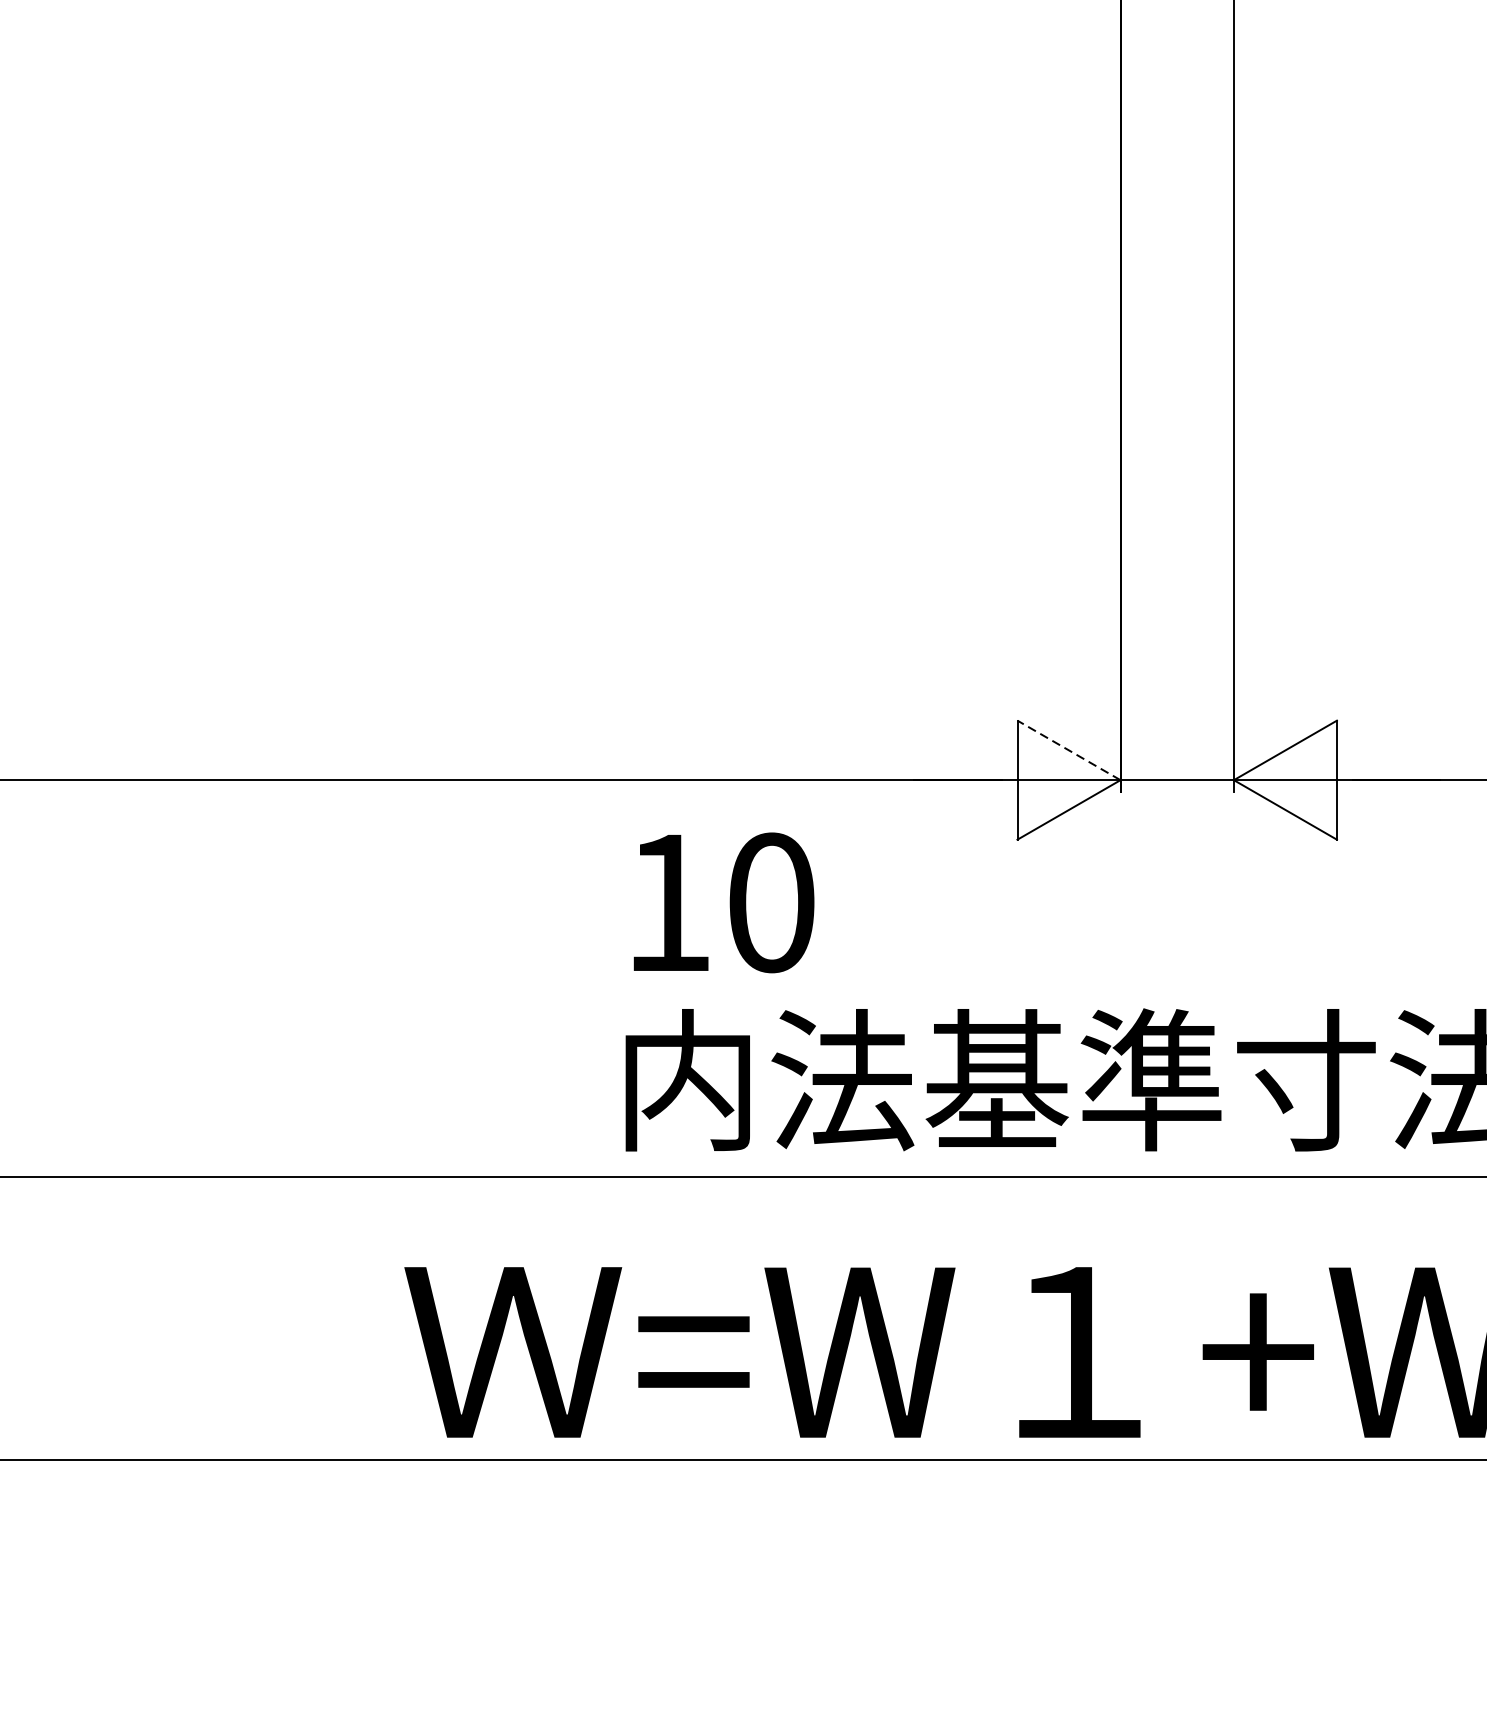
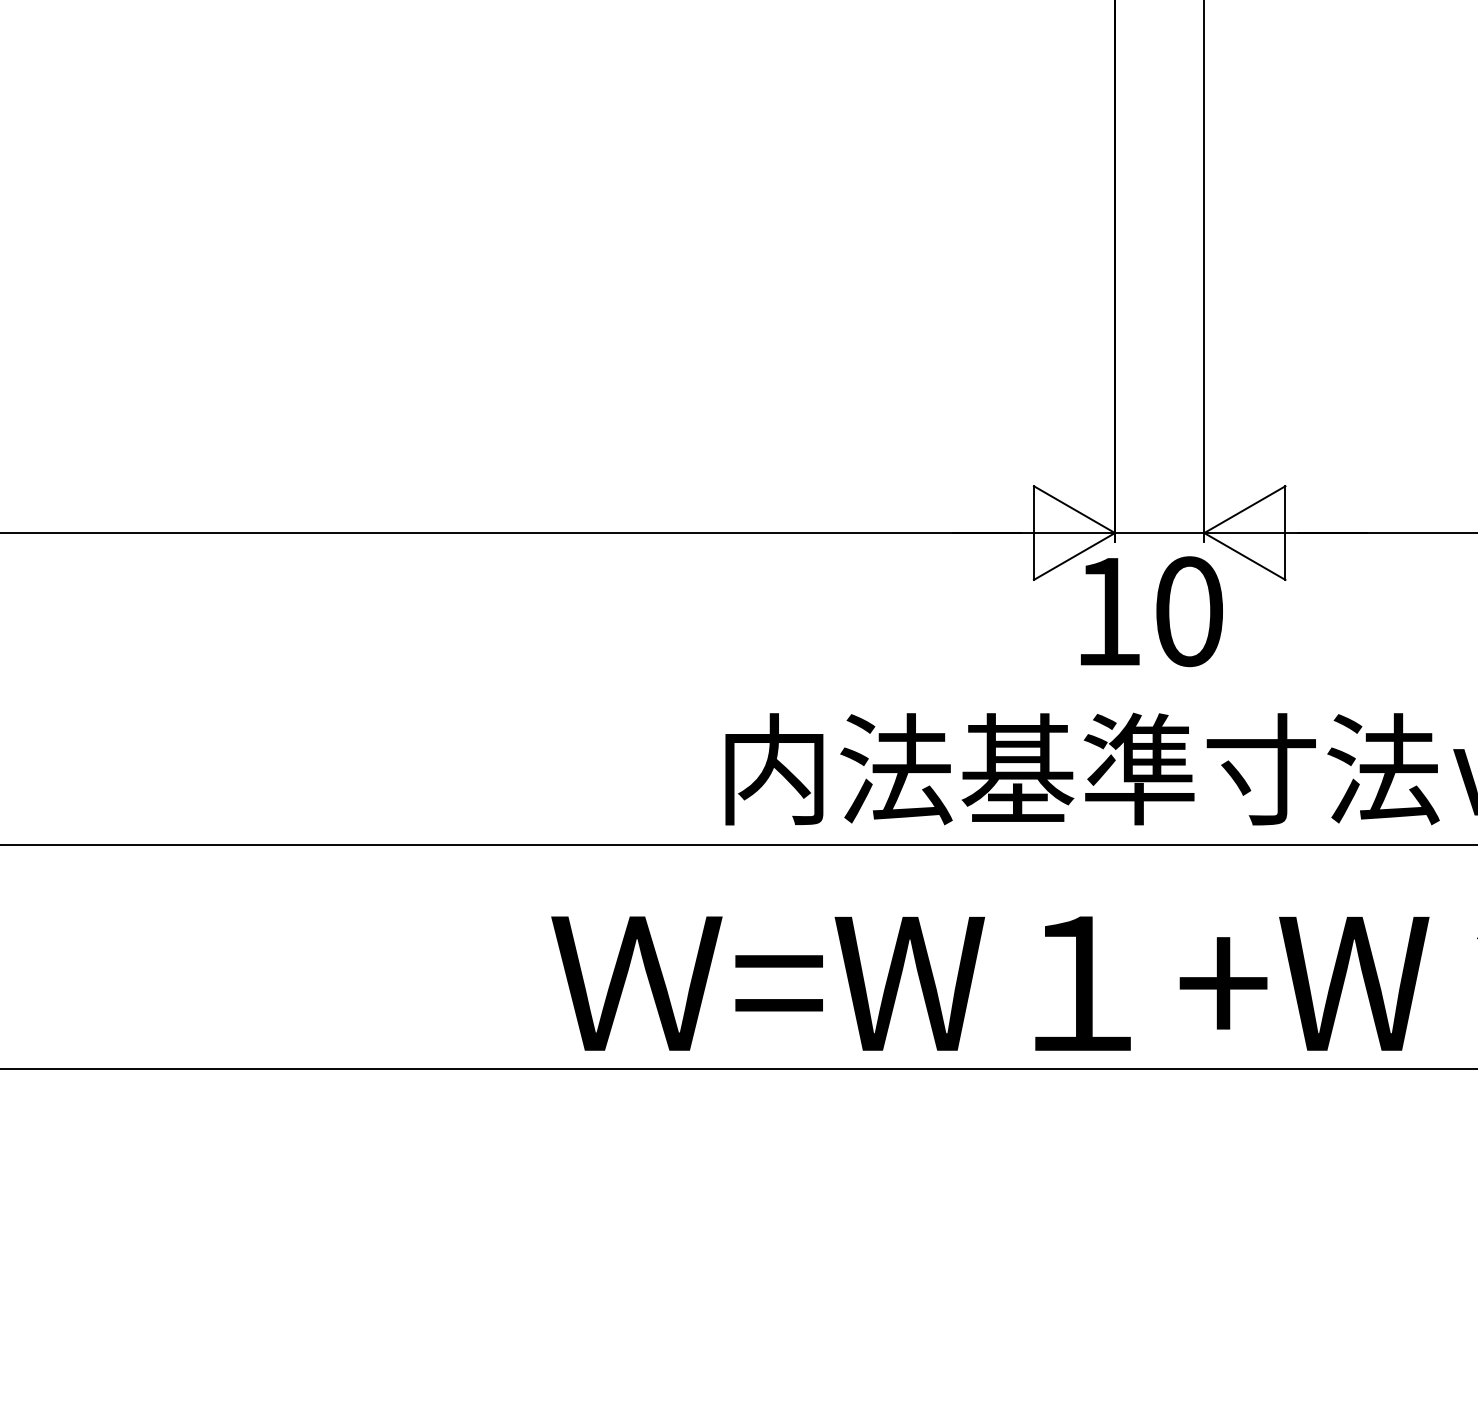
line: (1069, 750) -> (1074, 509), dashed -> solid
text: (723, 902) -> (1151, 611), moved

